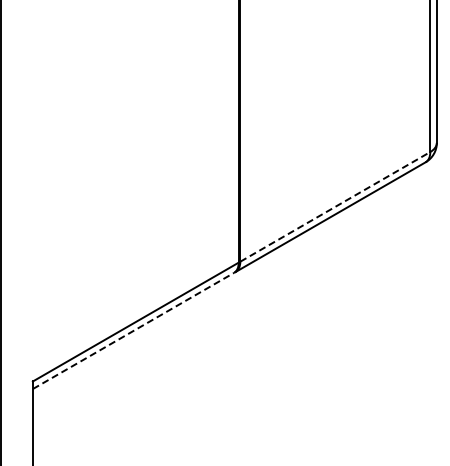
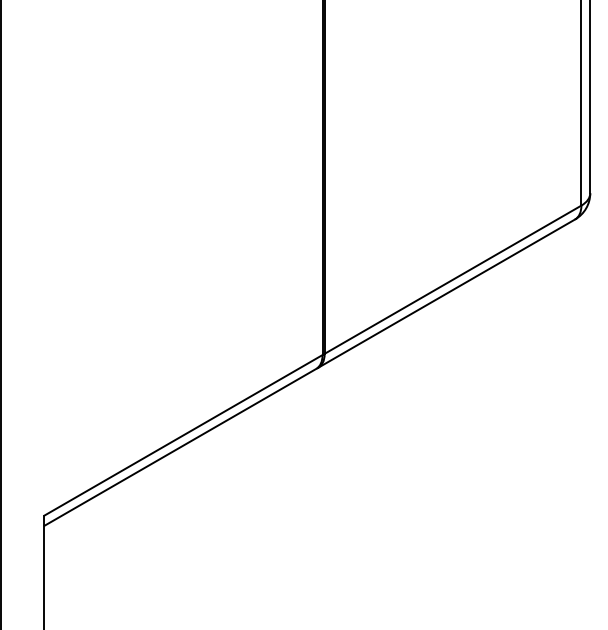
line: (335, 206) -> (453, 279), dashed -> solid
line: (133, 330) -> (180, 446), dashed -> solid

